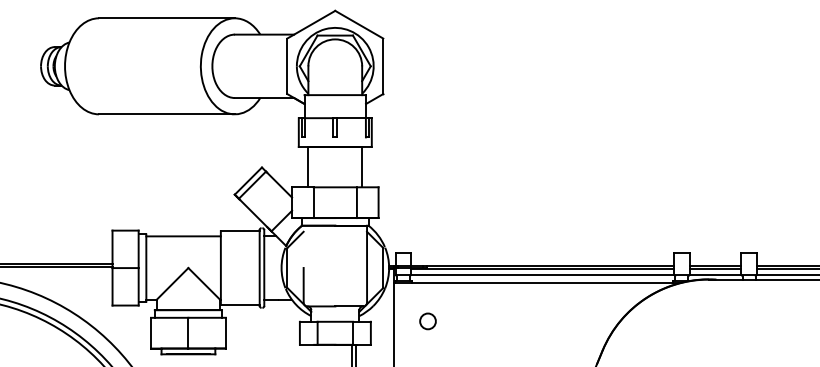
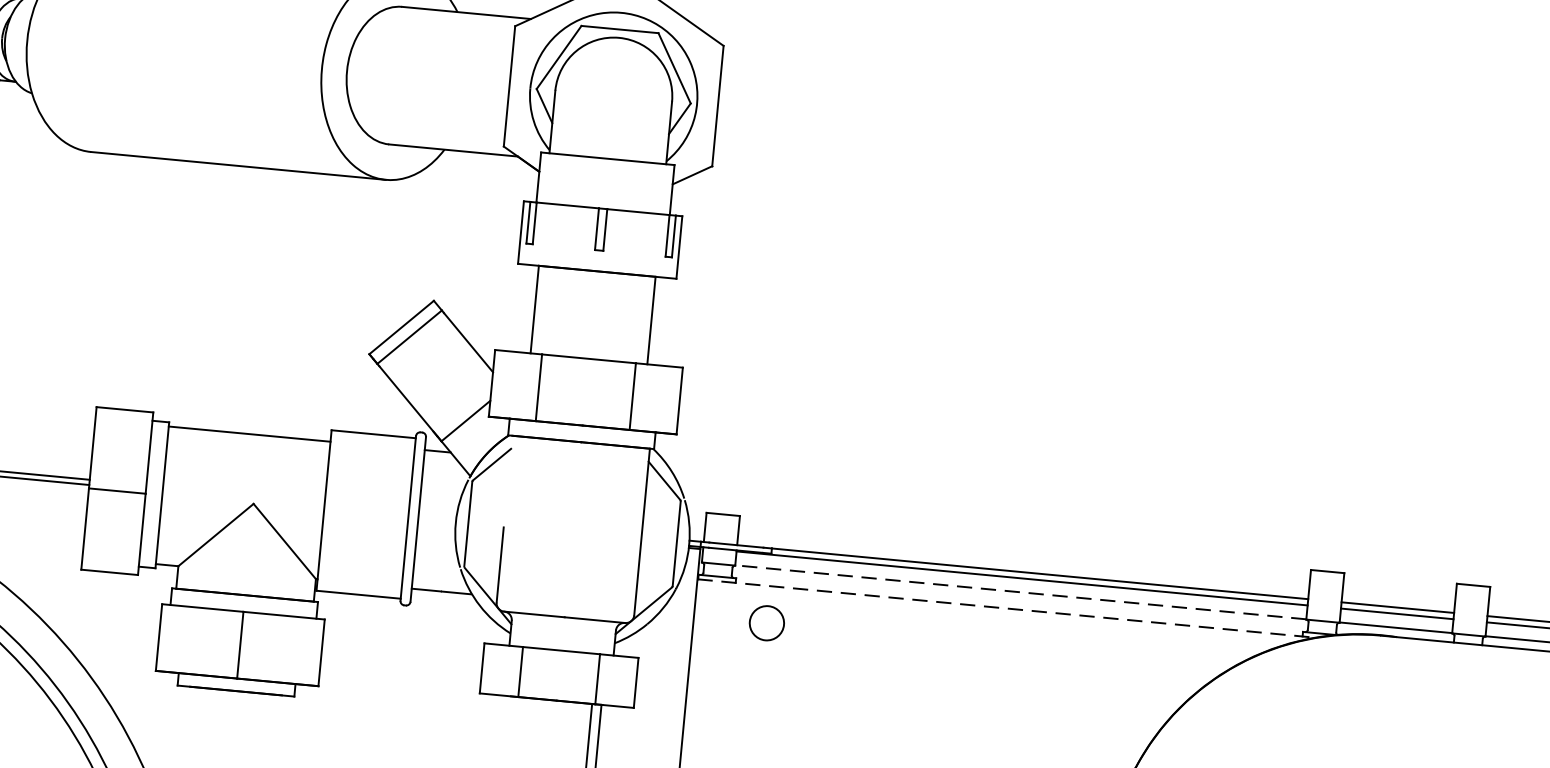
line: (542, 275) -> (1020, 592), solid -> dashed
line: (537, 283) -> (1007, 609), solid -> dashed
circle: (427, 321) -> (765, 623), moved

